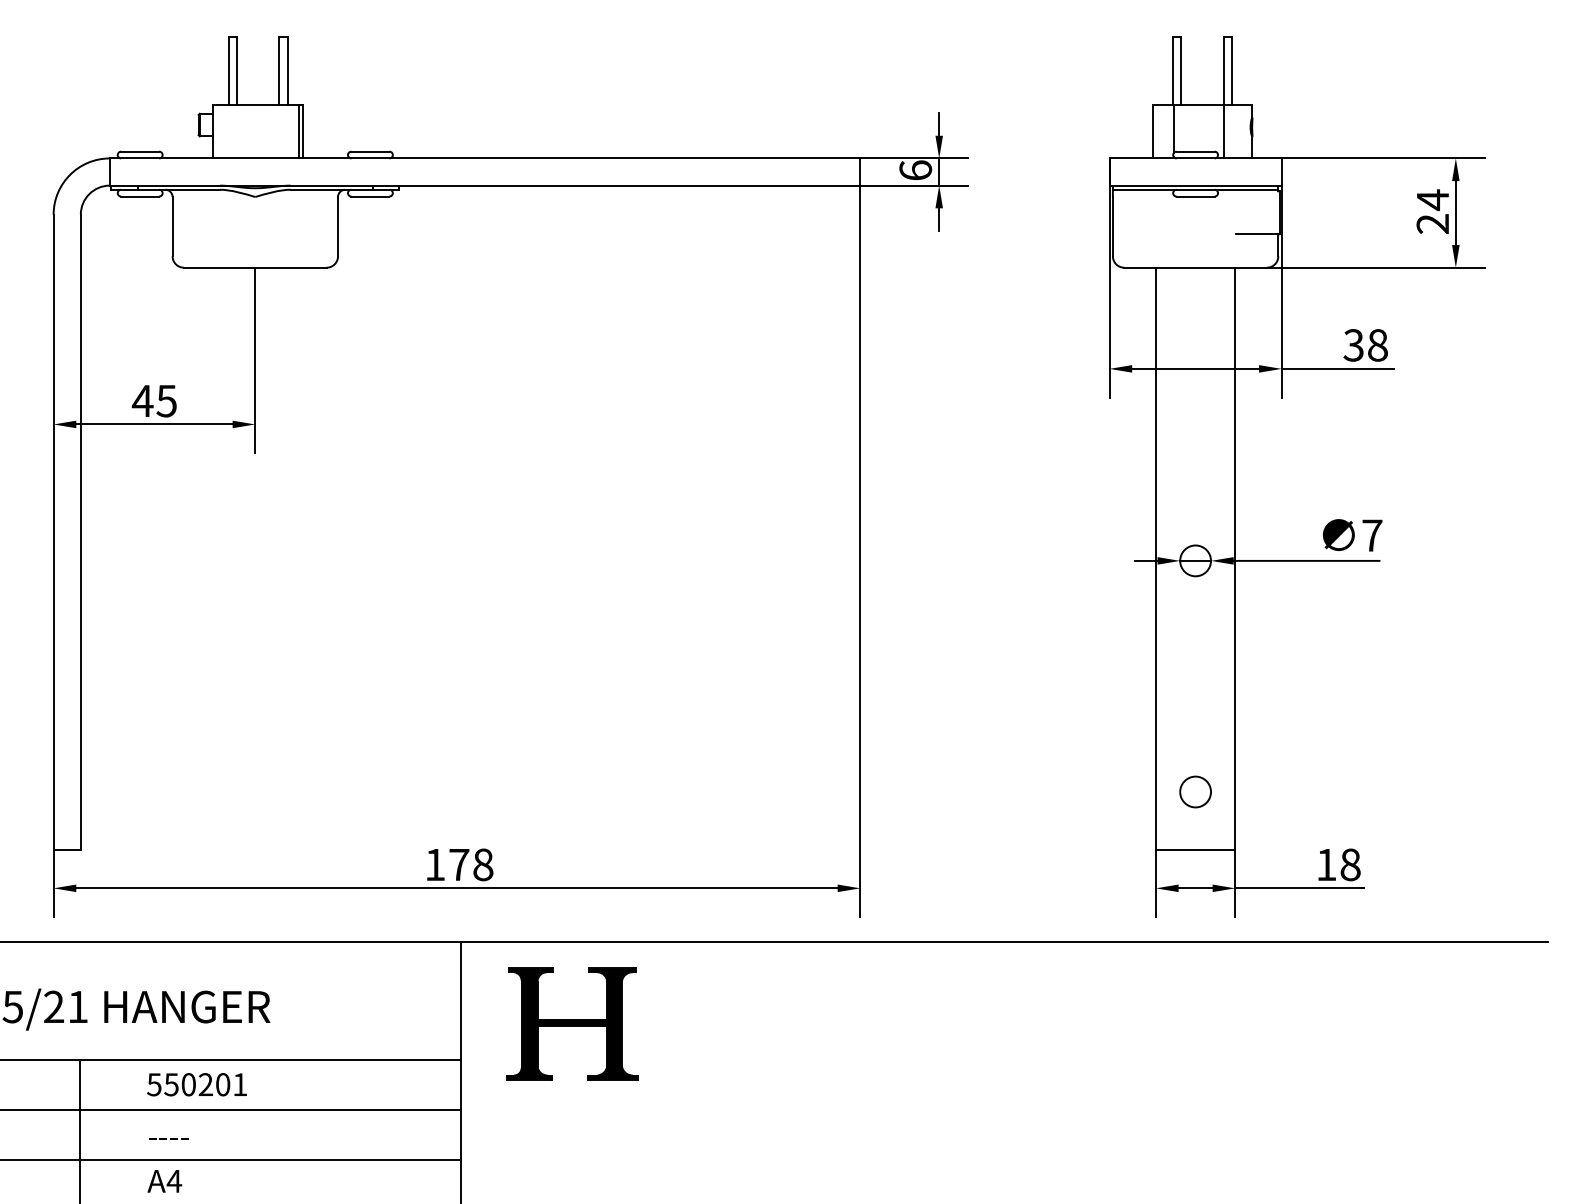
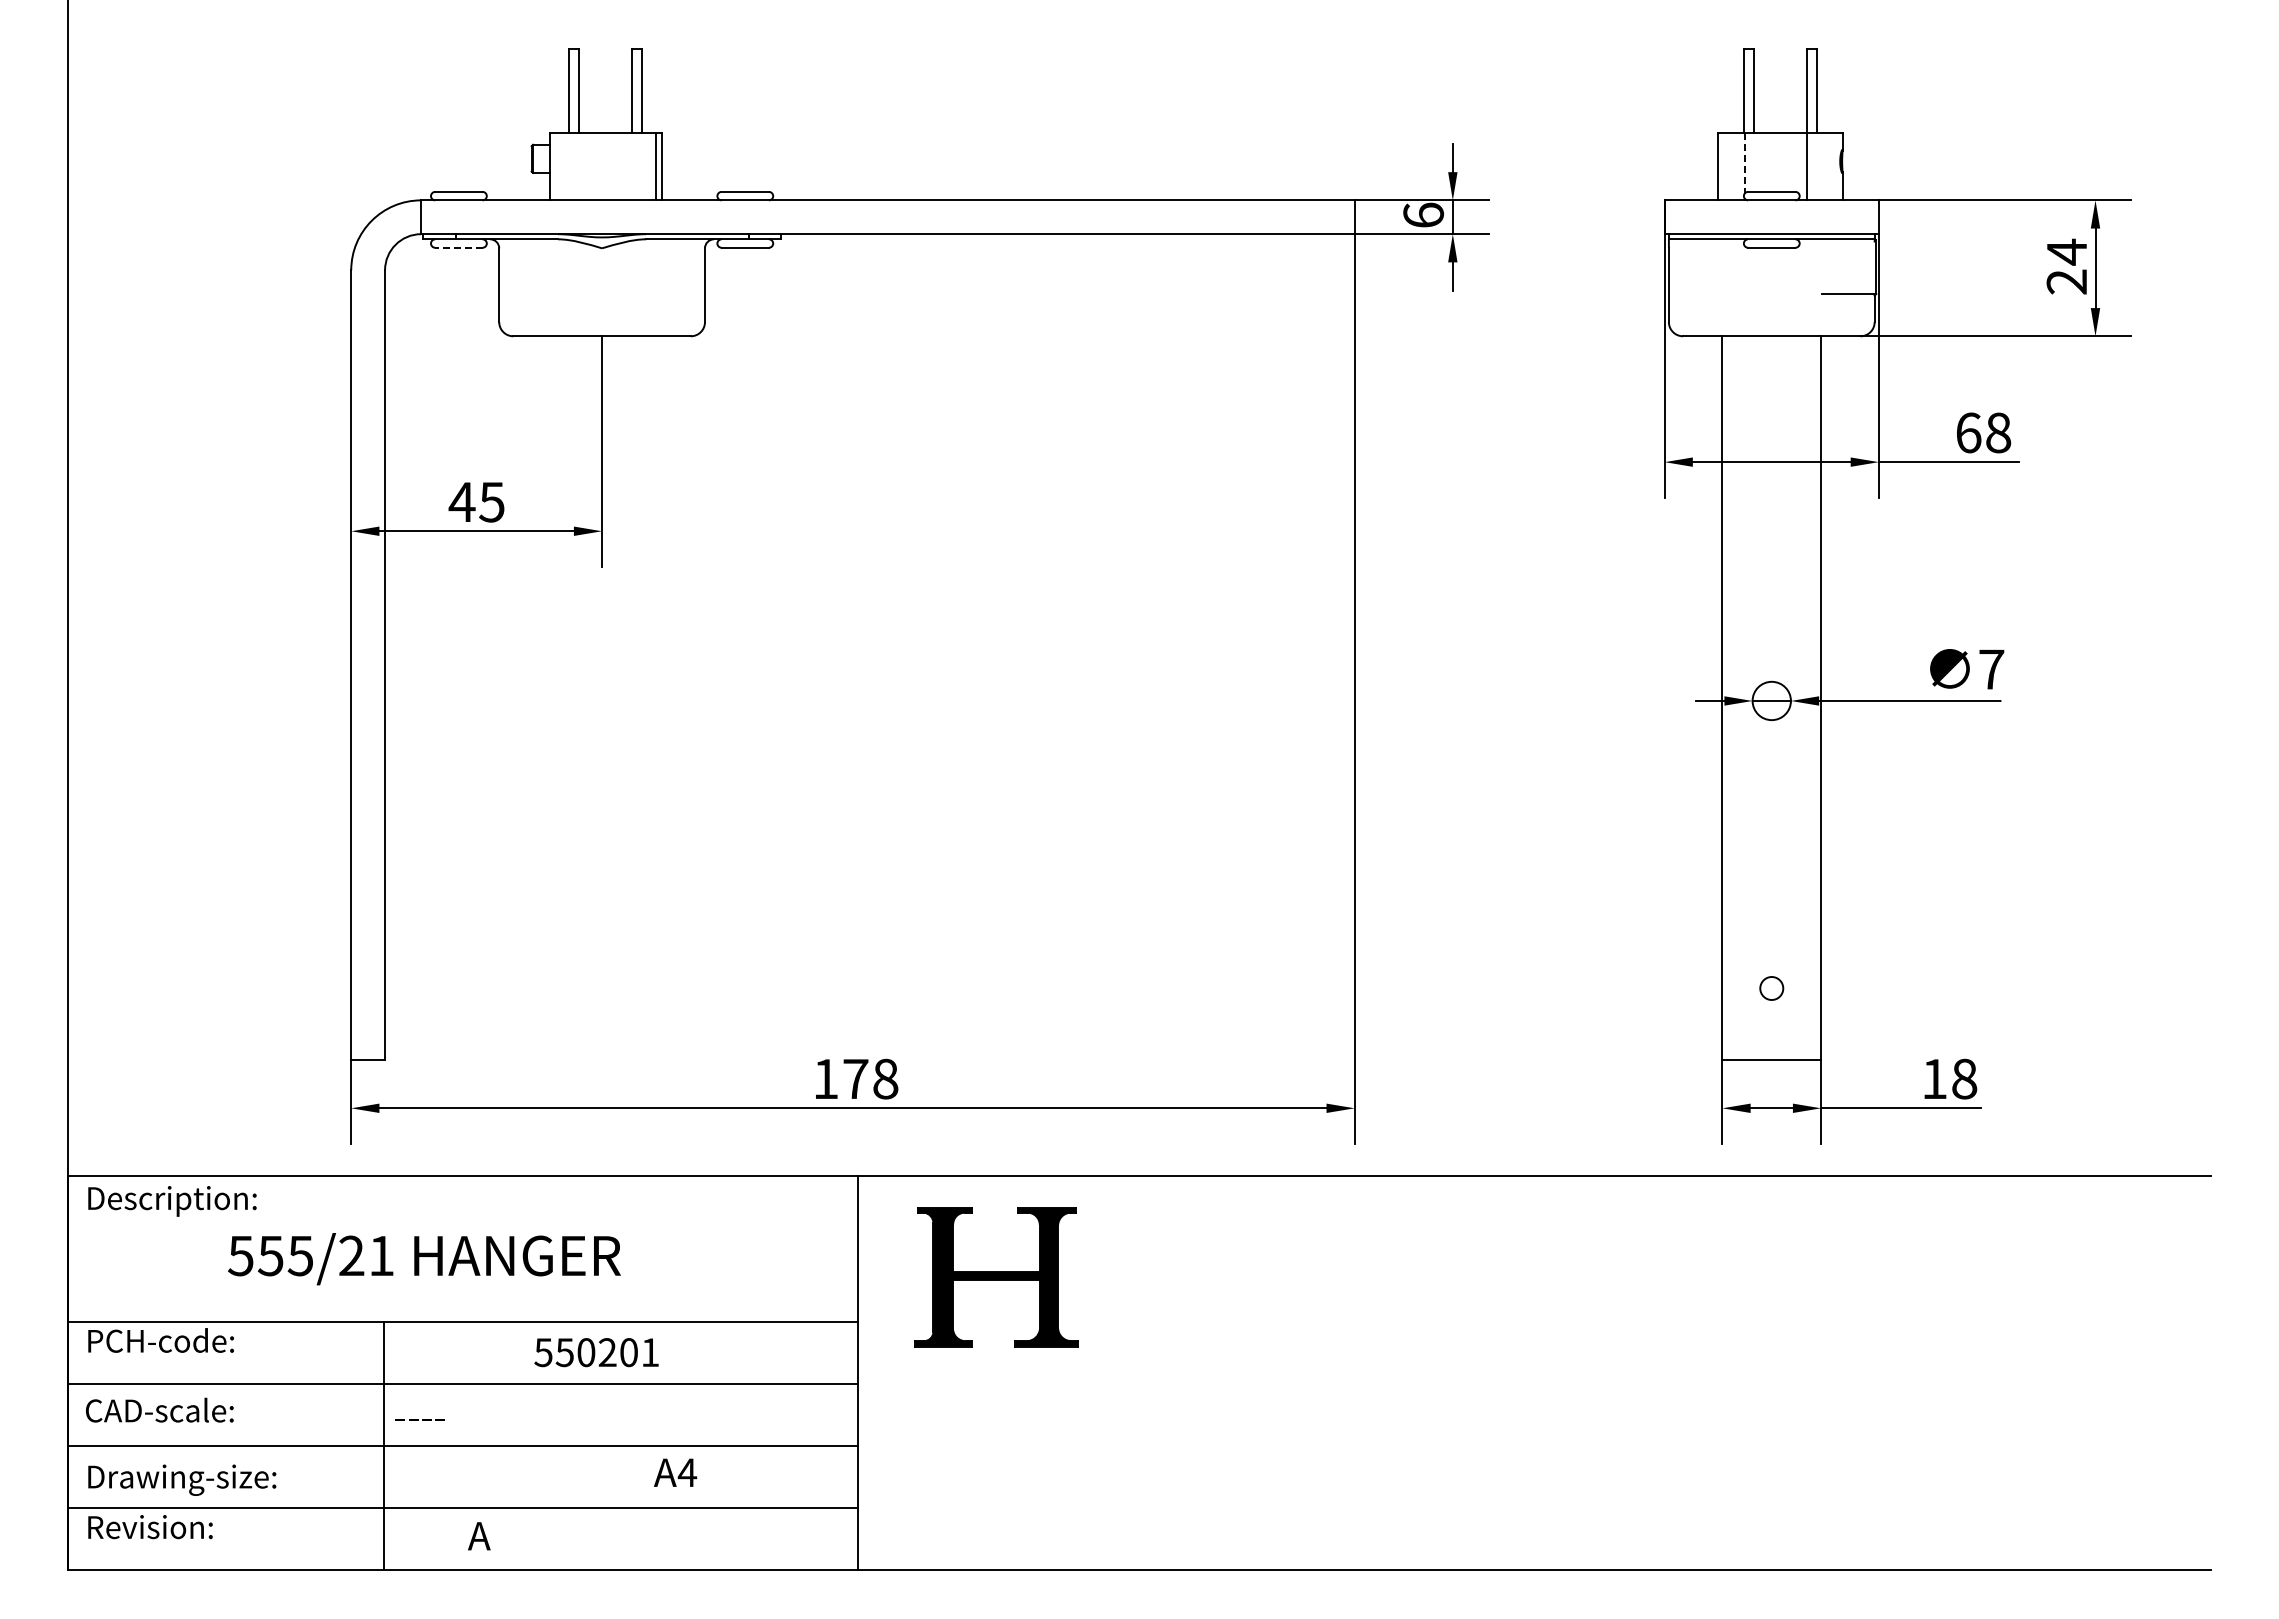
line: (1173, 128) -> (1744, 163), solid -> dashed
line: (139, 196) -> (458, 247), solid -> dashed
text: (1353, 345) -> (1968, 432), 38 -> 68
circle: (1195, 792) -> (1771, 988), size x0.6
text: (196, 1084) -> (596, 1352), moved
text: (168, 1138) -> (419, 1419), moved
text: (164, 1181) -> (675, 1472), moved

